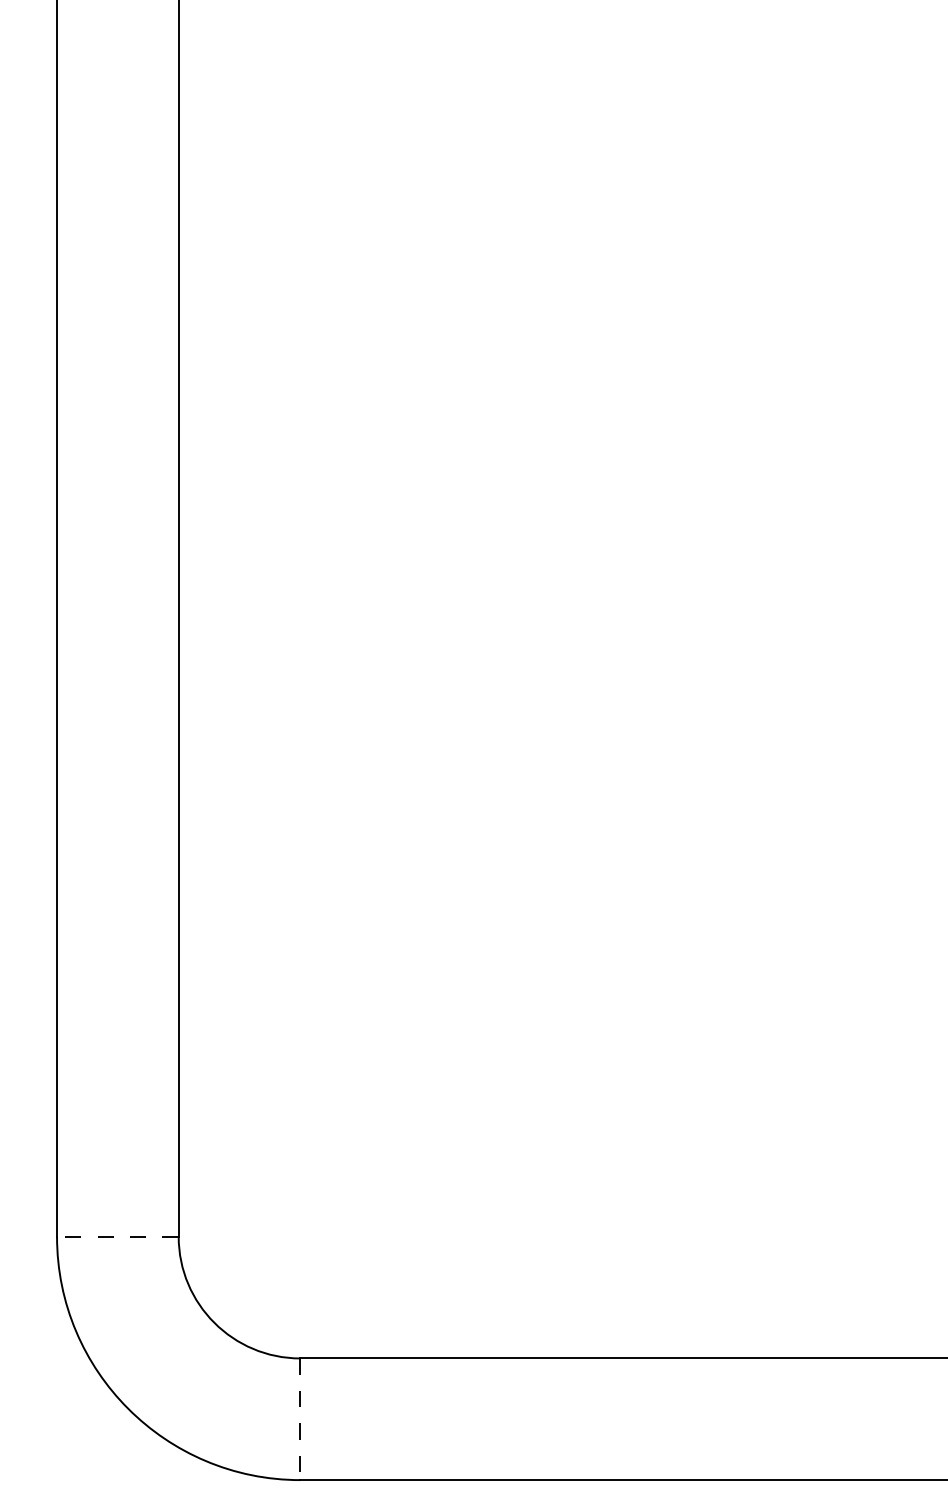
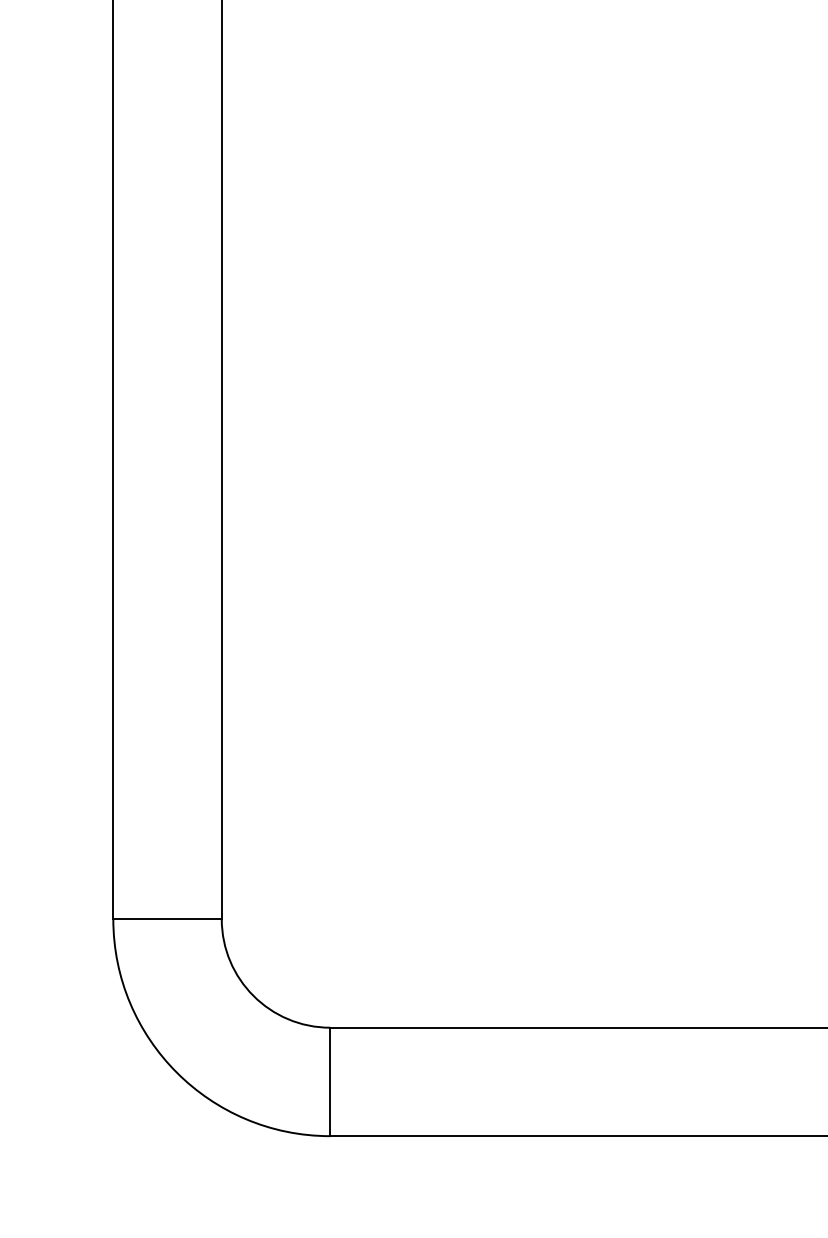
line: (117, 1236) -> (167, 919), dashed -> solid
line: (300, 1419) -> (330, 1082), dashed -> solid

